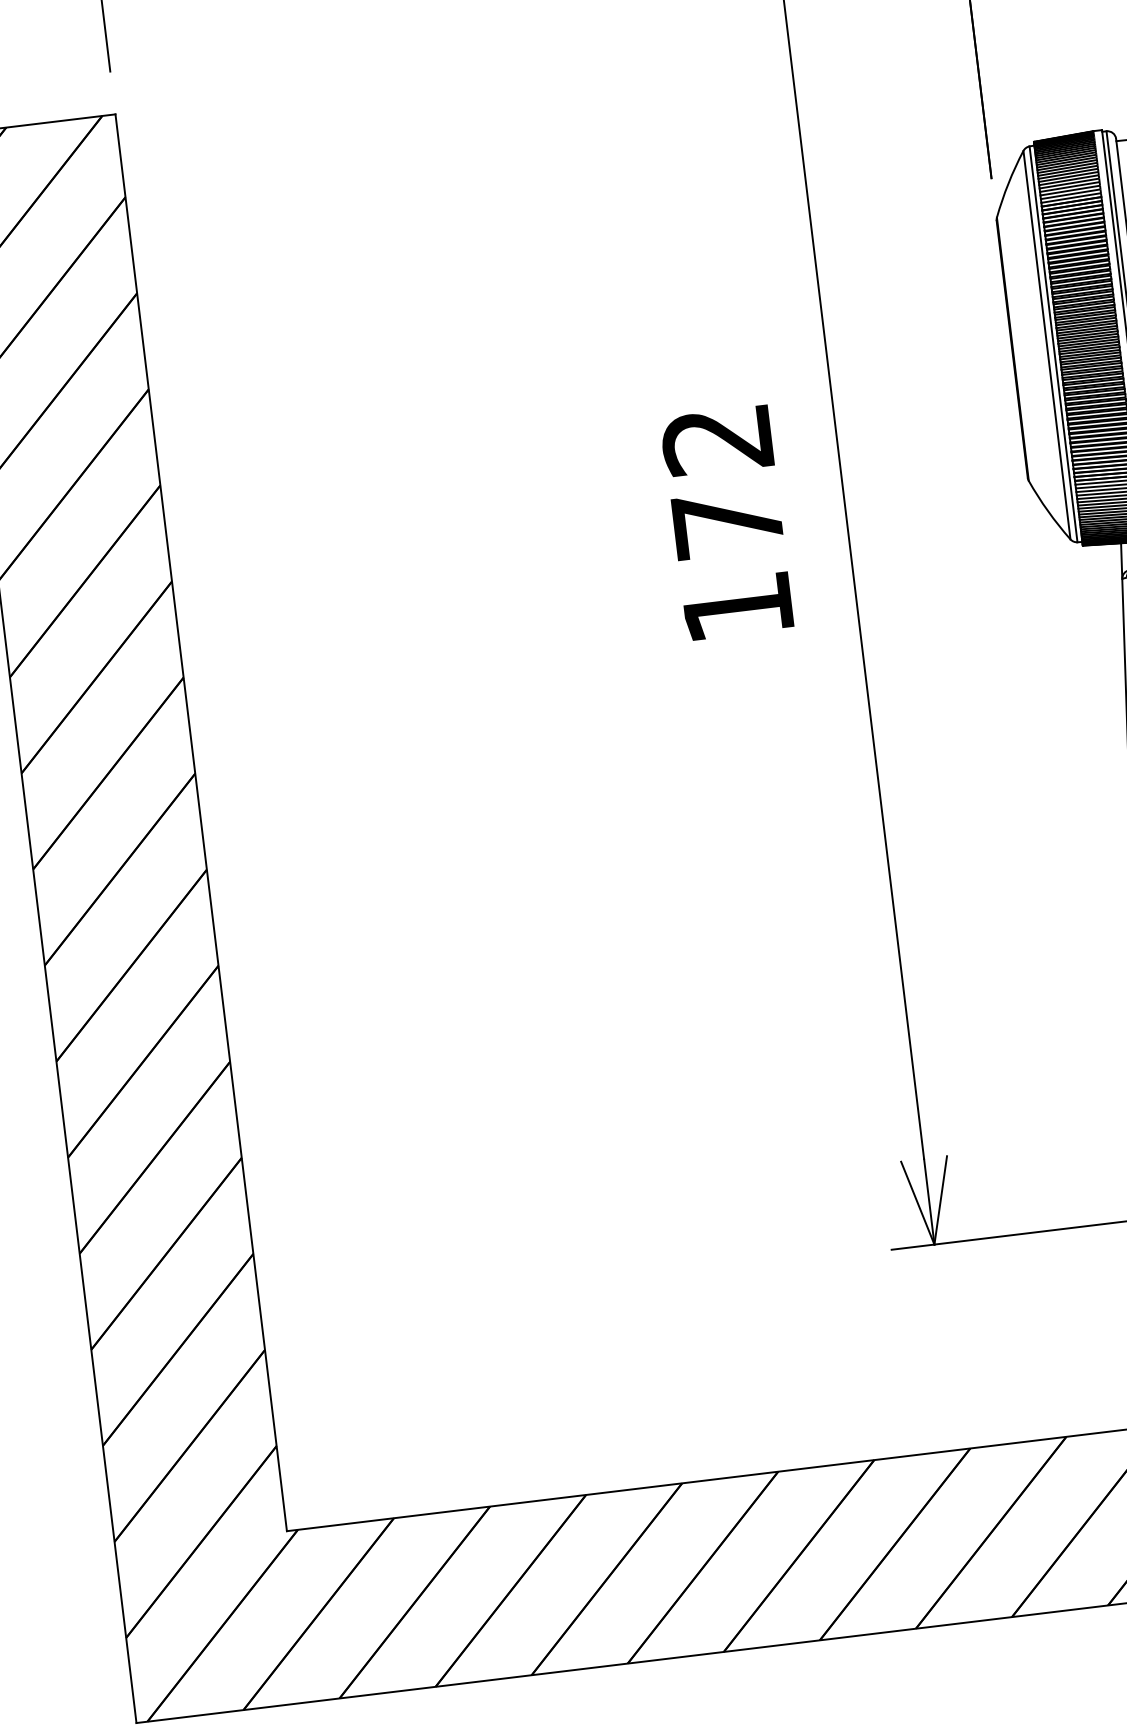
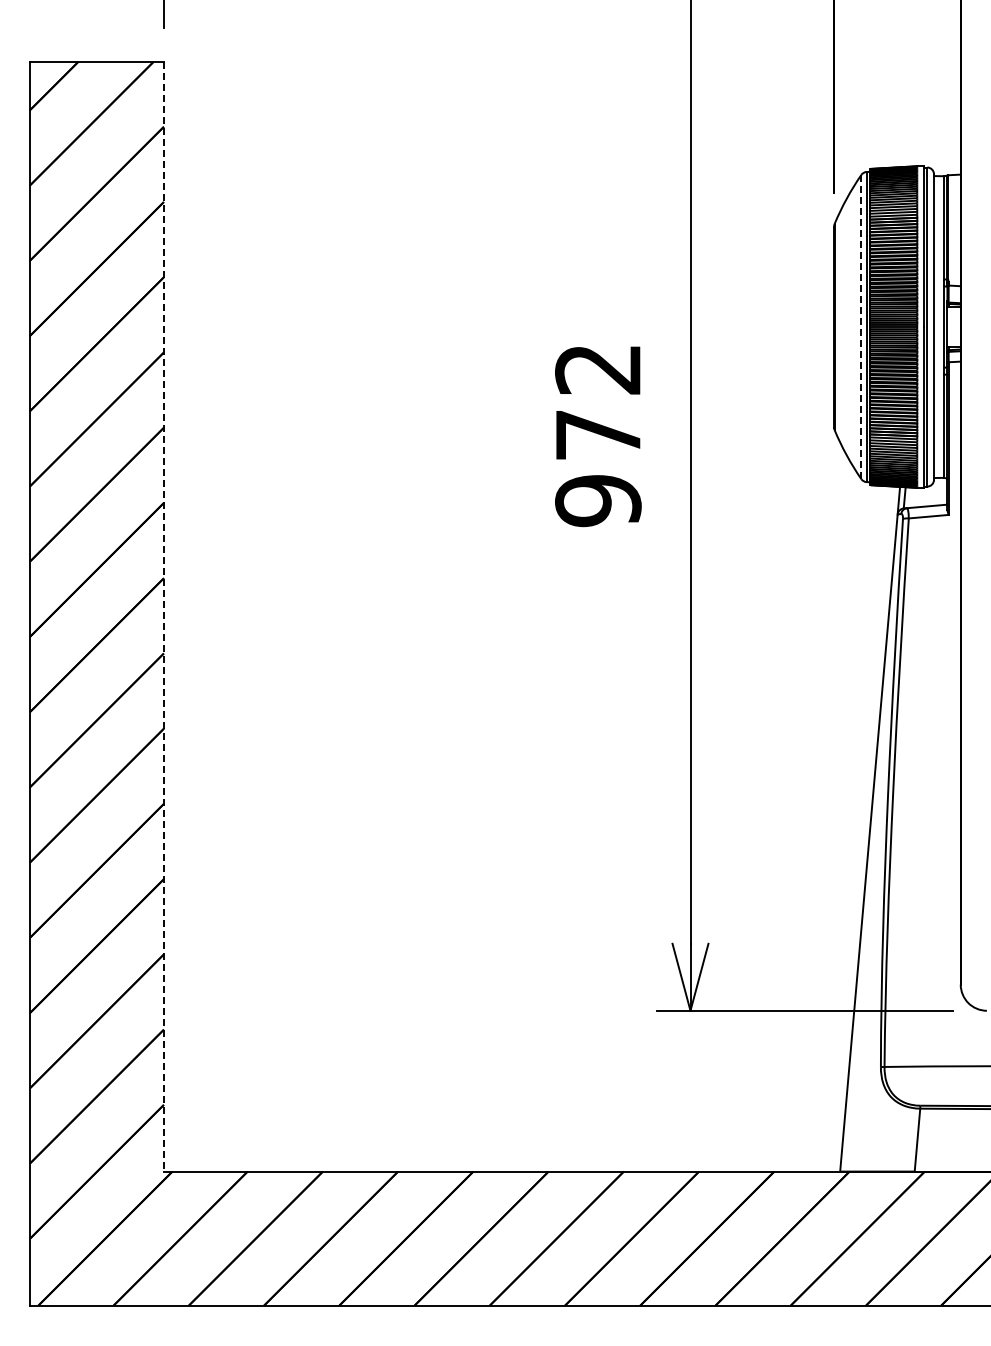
line: (1047, 344) -> (861, 326), solid -> dashed
text: (738, 608) -> (598, 501), 172 -> 972
line: (200, 822) -> (163, 616), solid -> dashed

